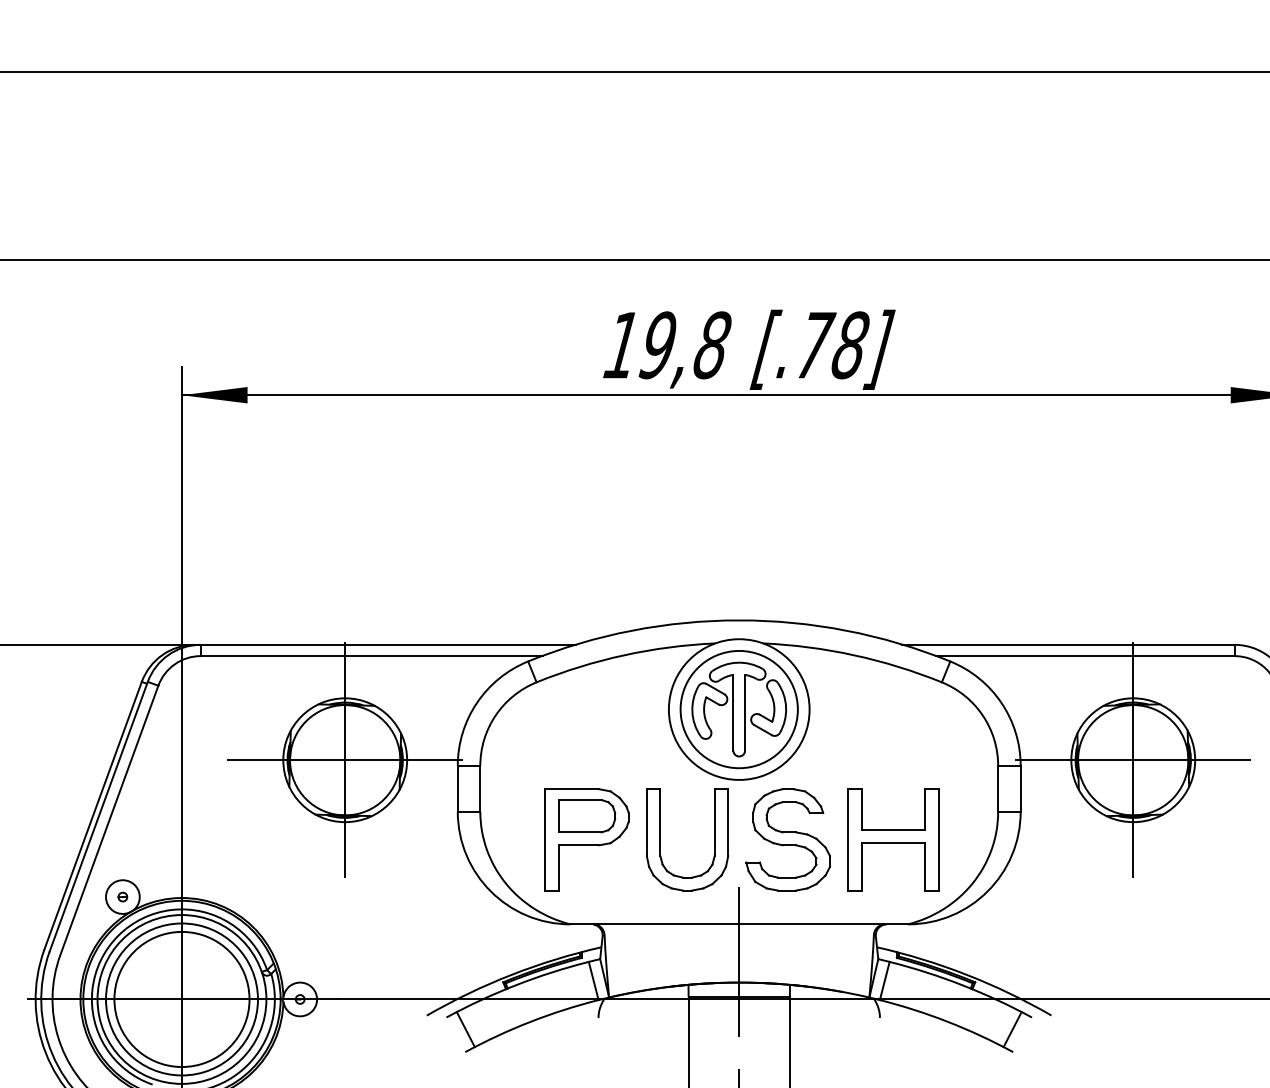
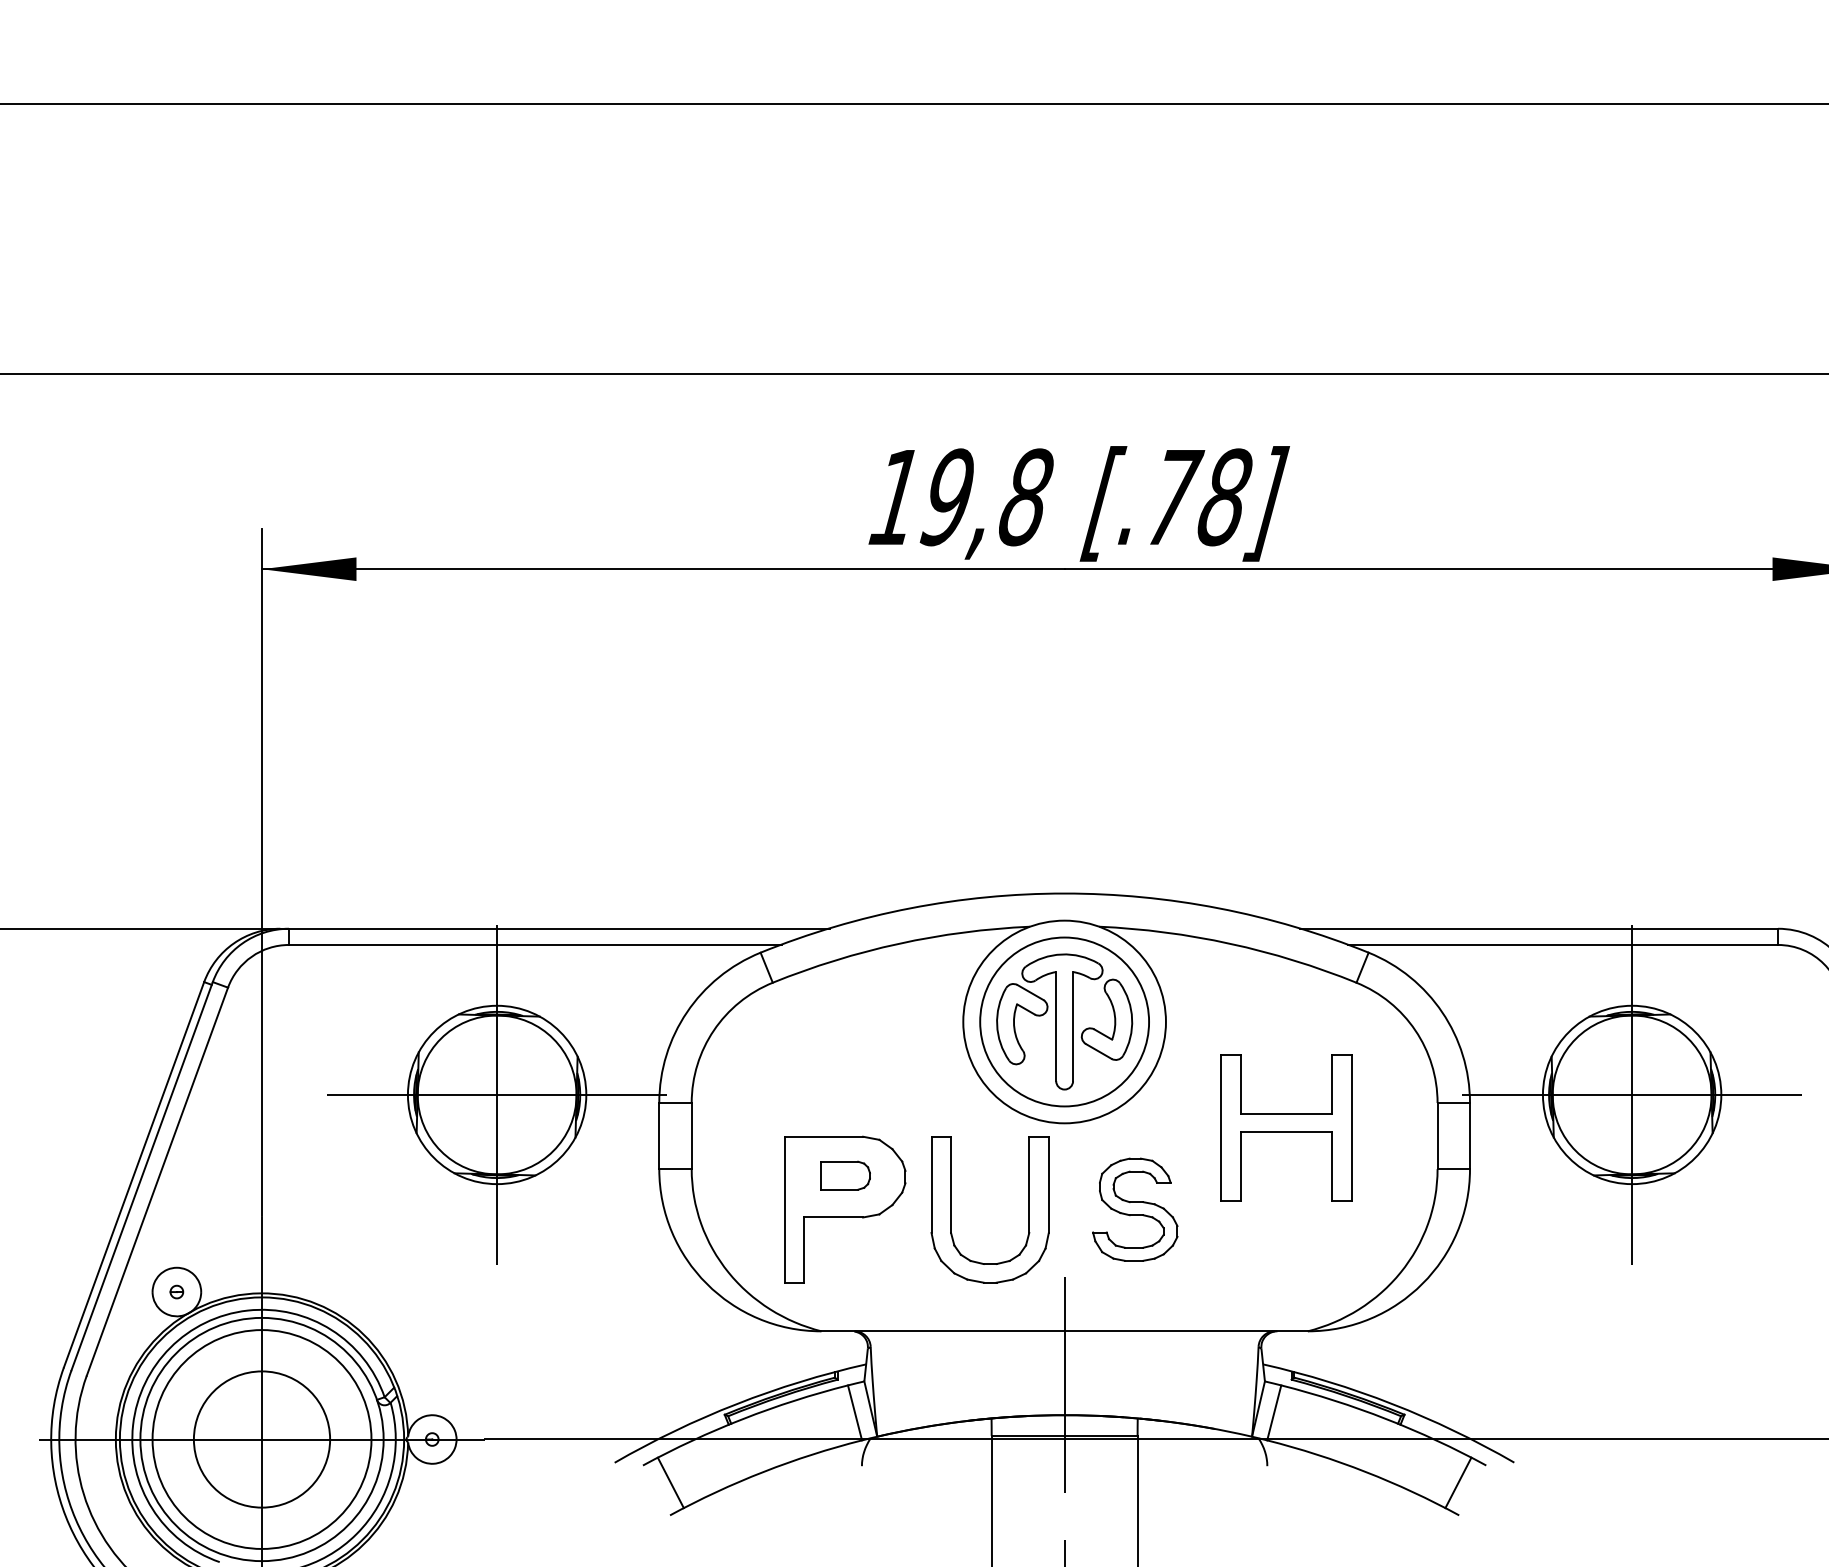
part: (587, 816) -> (846, 1175), size x0.6
part: (788, 839) -> (1135, 1209), size x0.7
part: (893, 839) -> (1286, 1127), moved
circle: (181, 999) -> (261, 1439), size x0.7

